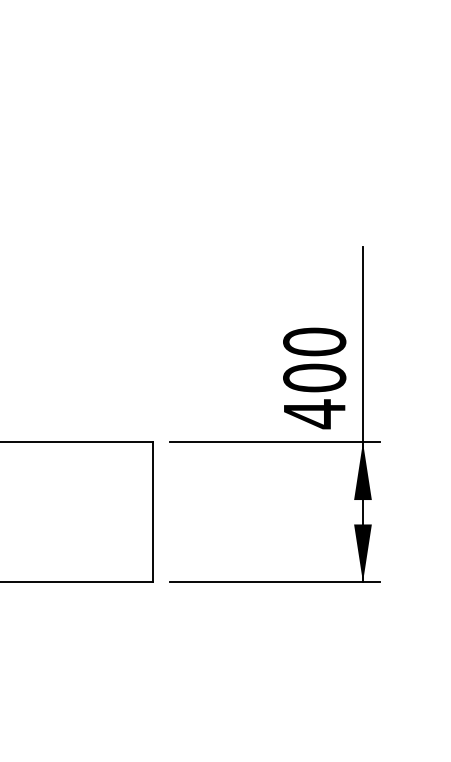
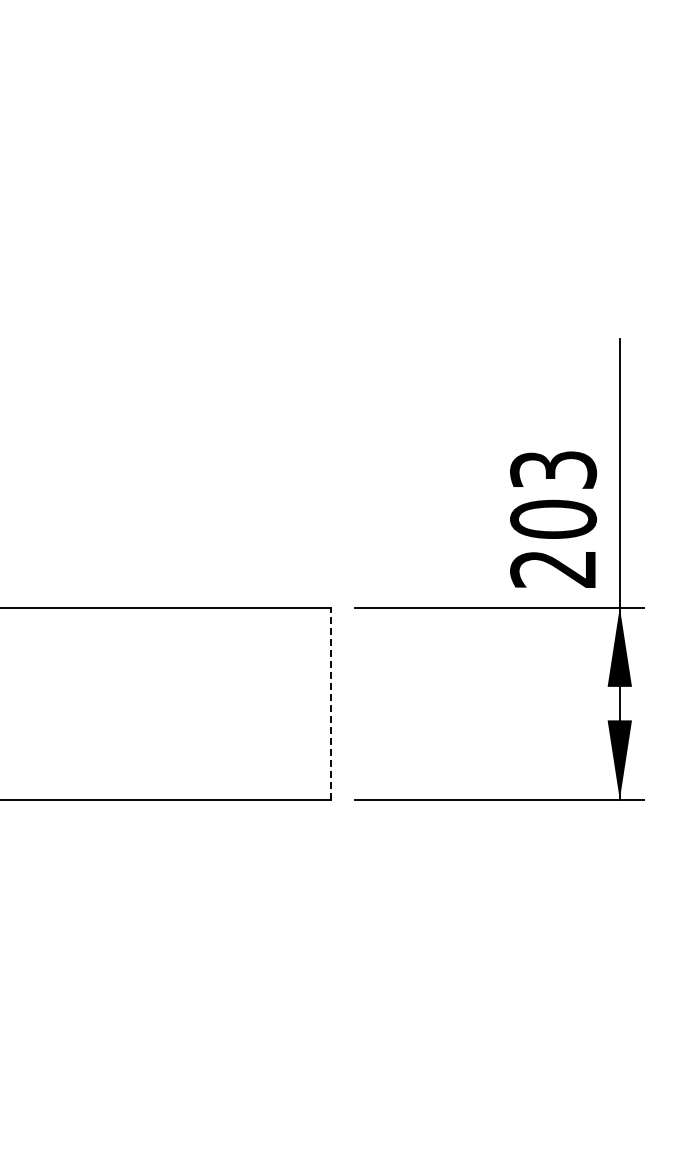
text: (314, 378) -> (553, 519), 400 -> 203
line: (152, 512) -> (331, 703), solid -> dashed

